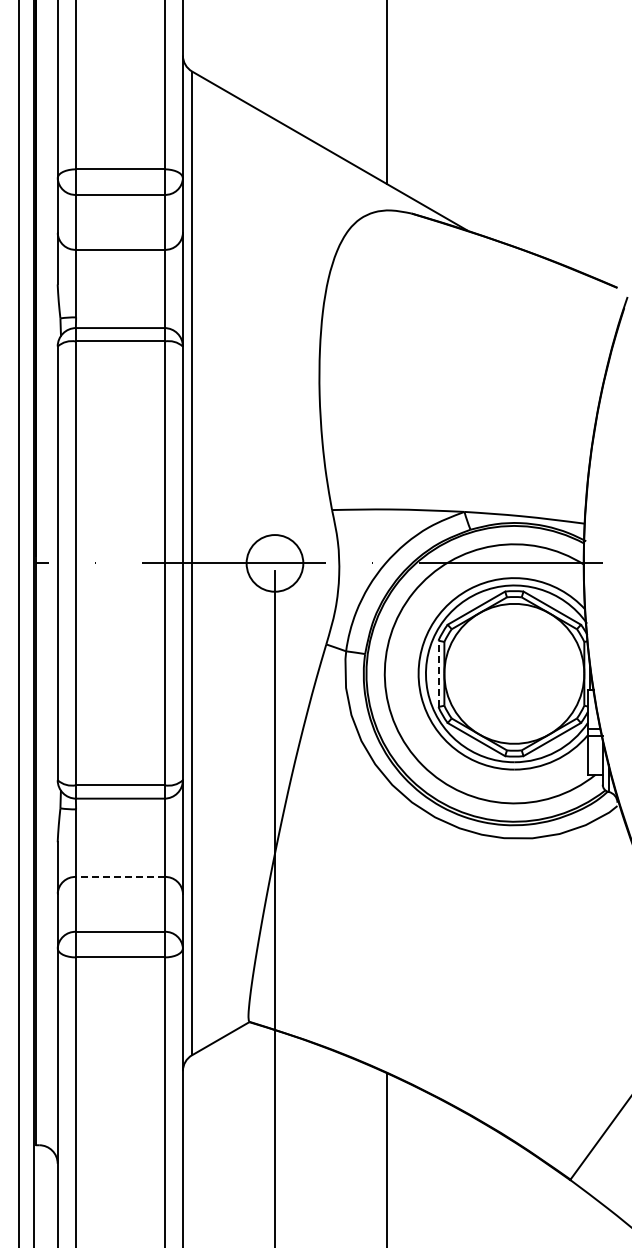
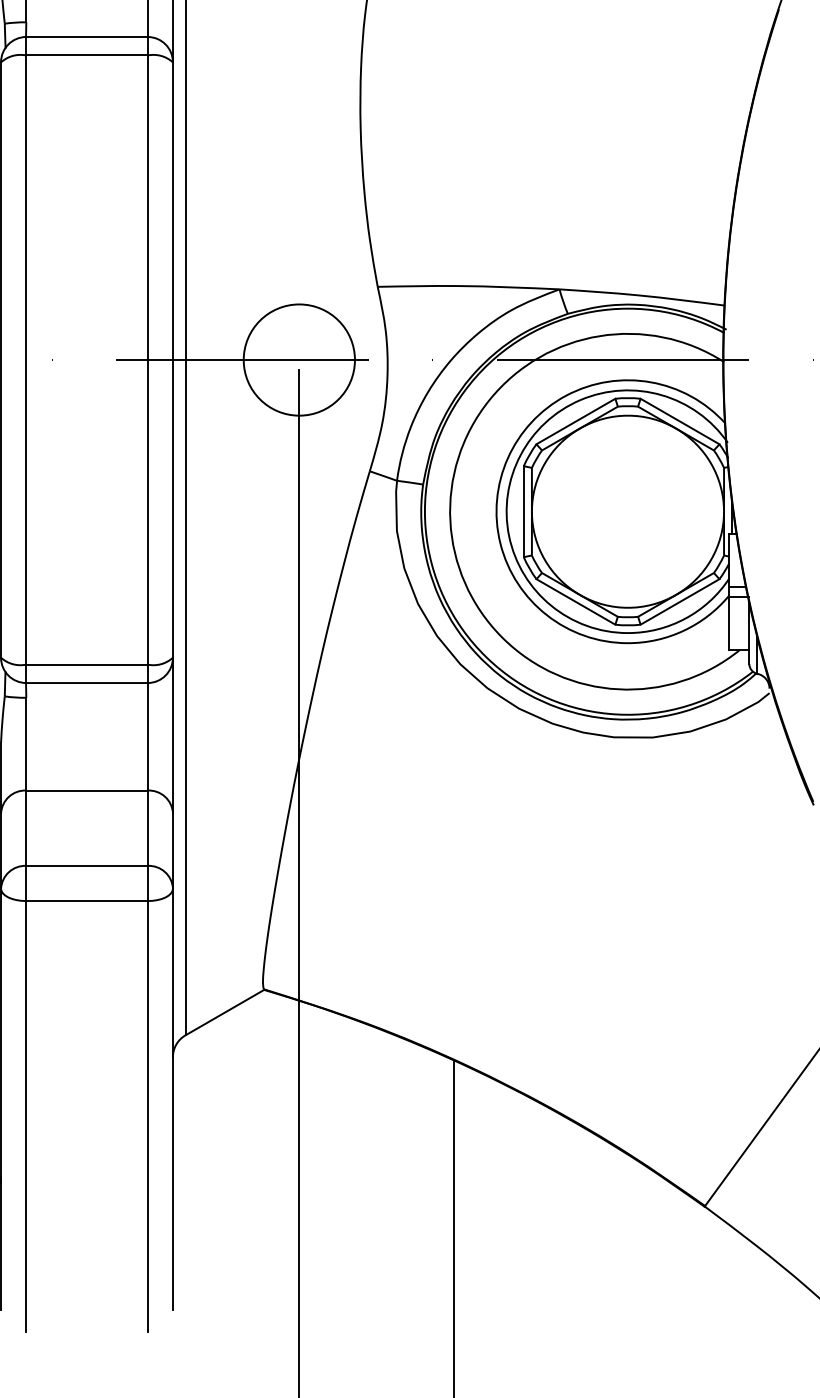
circle: (274, 562) -> (298, 358), size x1.43
line: (438, 673) -> (523, 511), dashed -> solid
line: (119, 876) -> (85, 789), dashed -> solid

